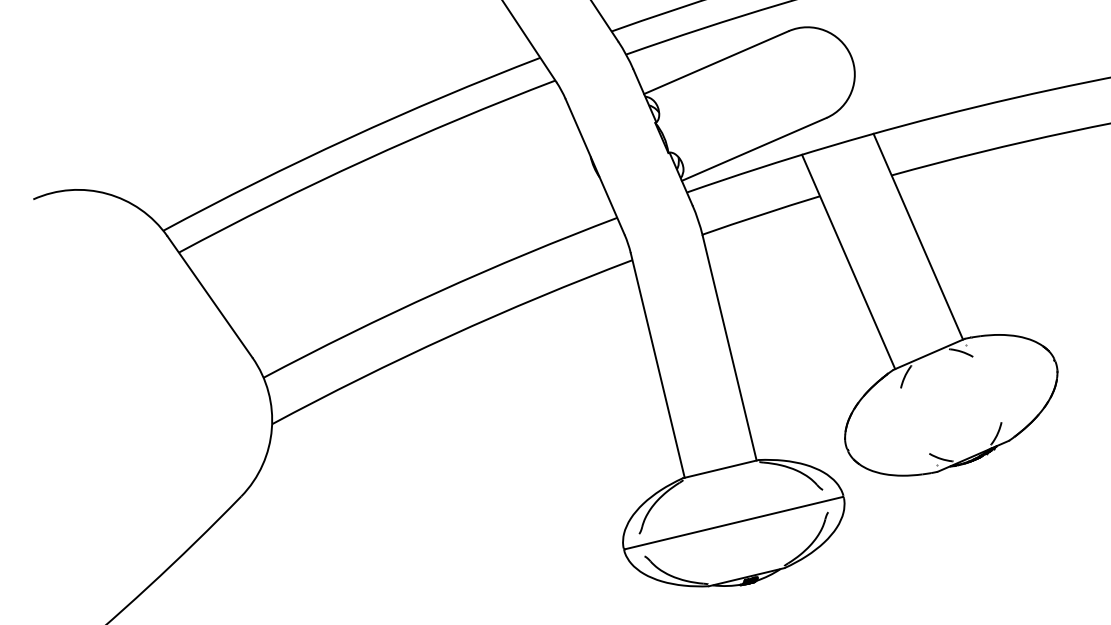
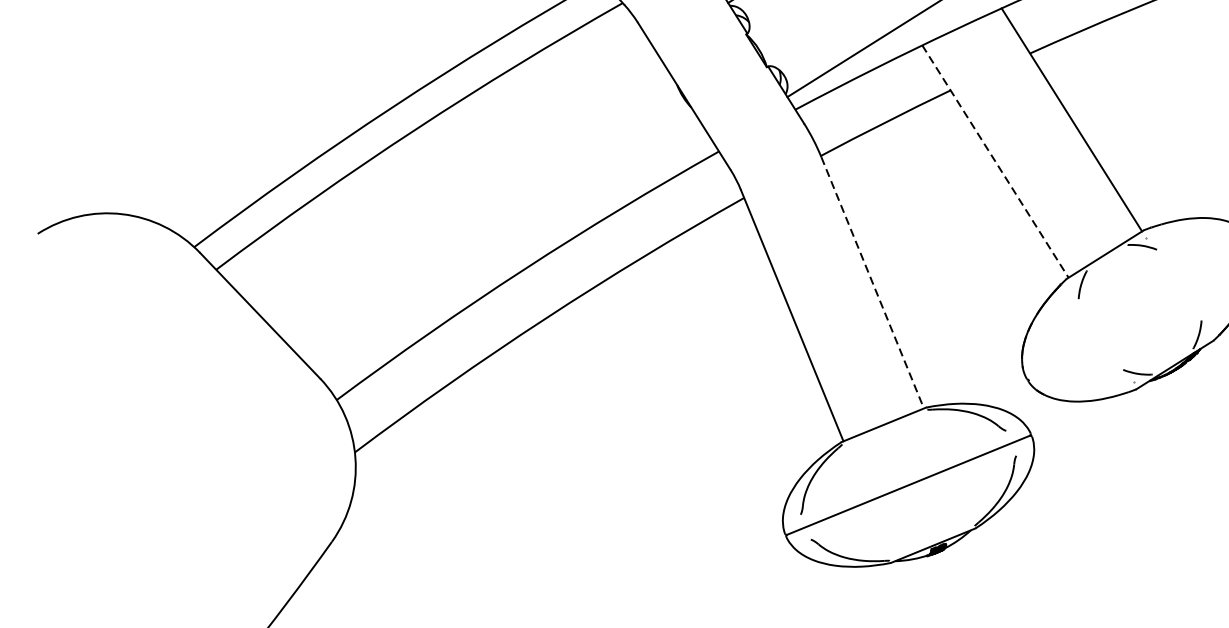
line: (848, 261) -> (995, 161), solid -> dashed
line: (729, 348) -> (872, 283), solid -> dashed

